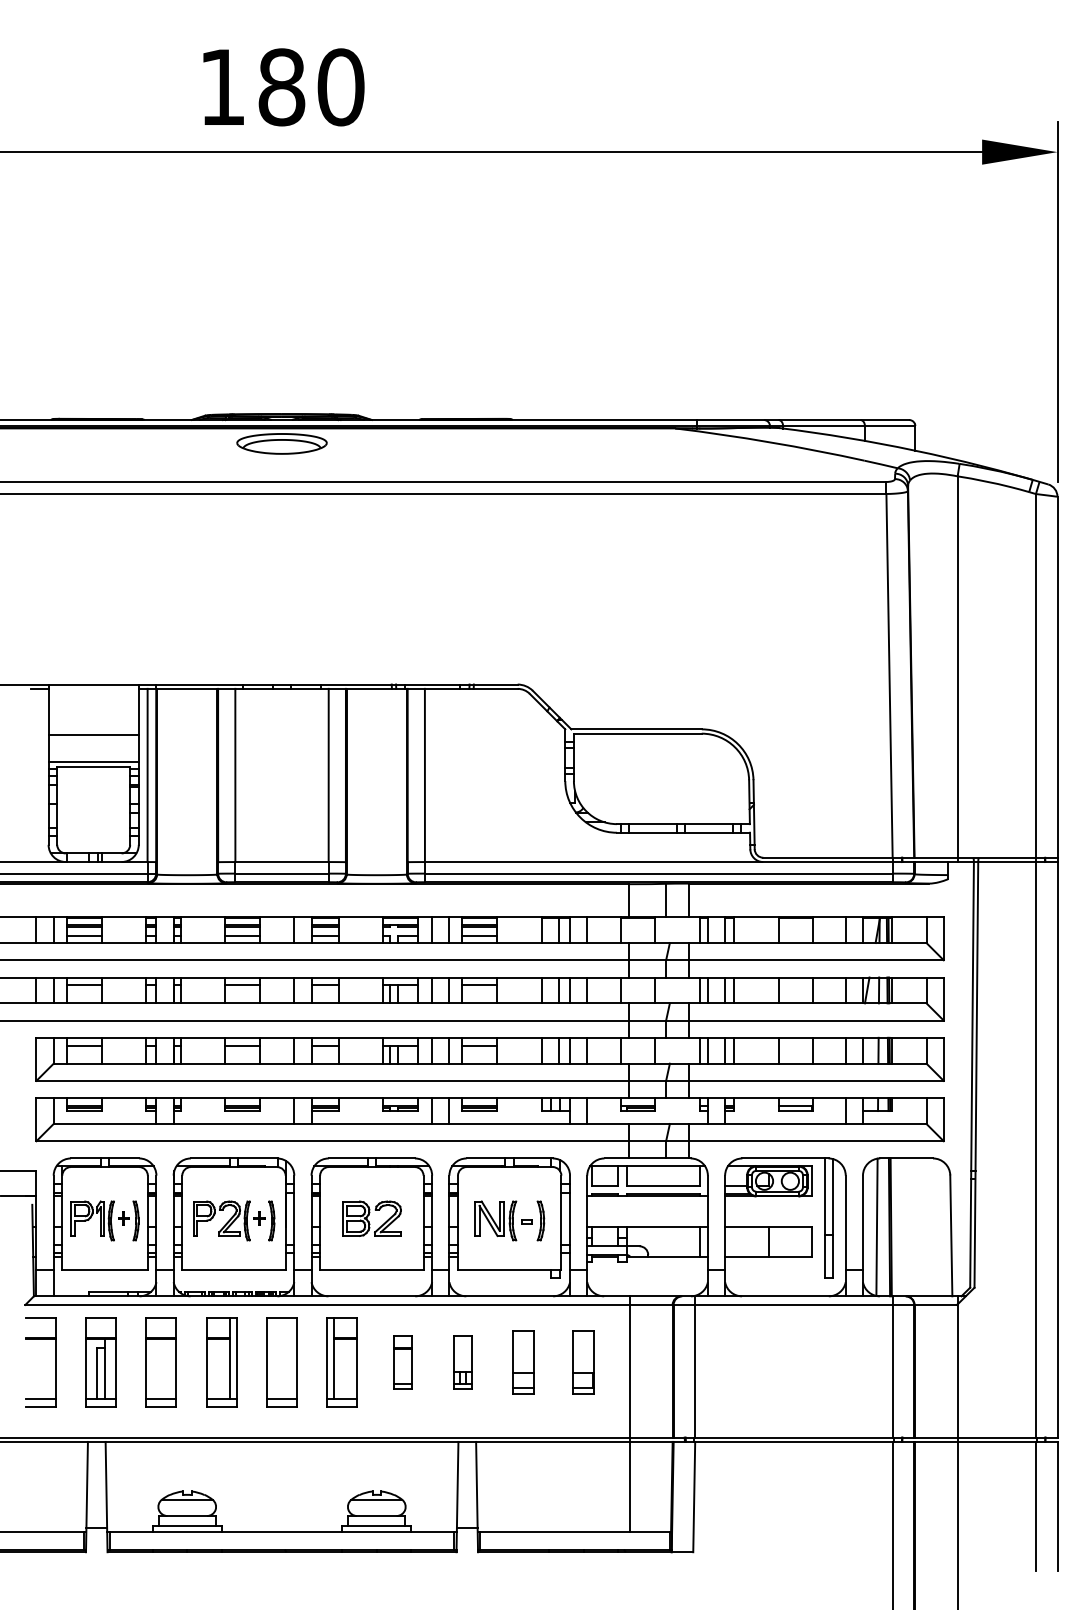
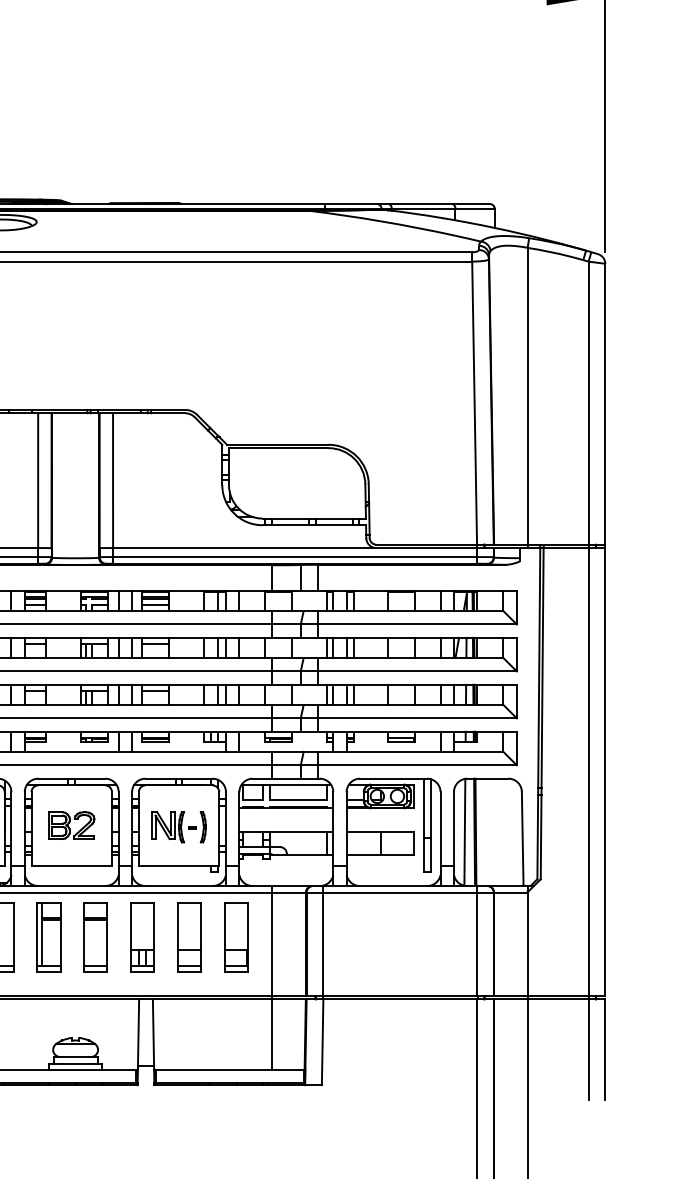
part: (402, 1362) -> (95, 937), size x1.67
part: (462, 1362) -> (142, 937), size x1.67
part: (522, 1362) -> (188, 937), size x1.43
part: (583, 1362) -> (236, 937), size x1.43

